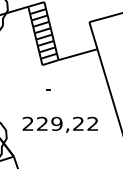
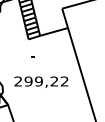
text: (42, 123) -> (28, 81), 229,22 -> 299,22

